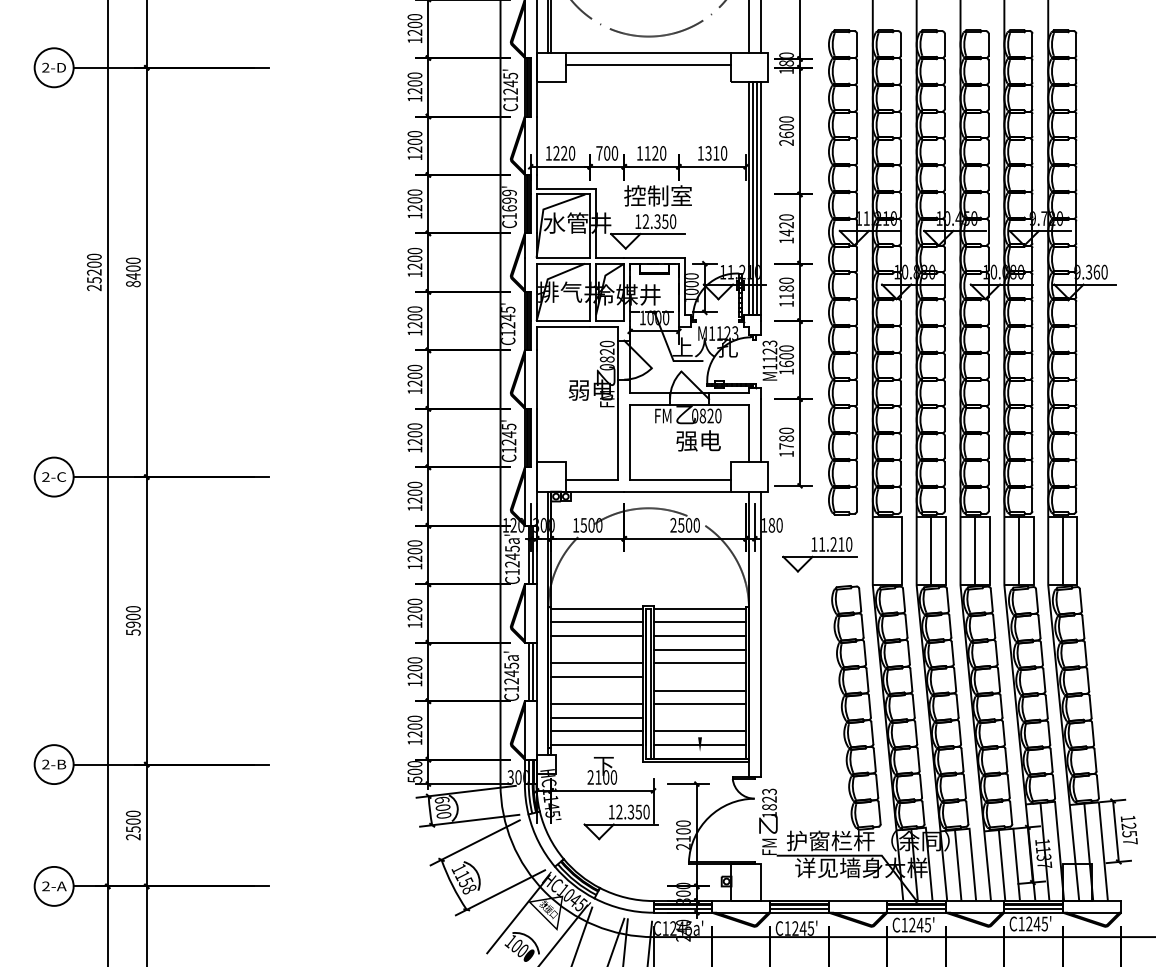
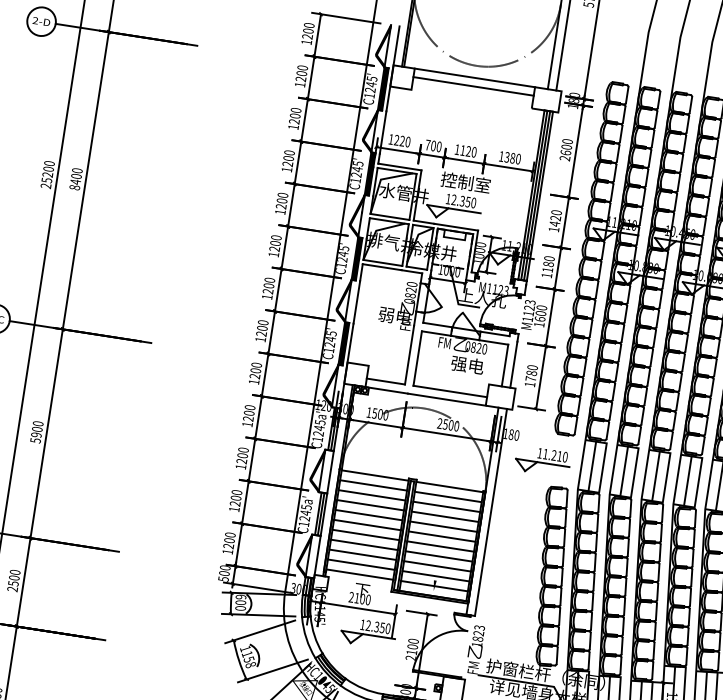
text: (716, 153) -> (512, 158), 1310 -> 1380
text: (509, 200) -> (357, 169), C1699' -> C1245'
line: (887, 551) -> (592, 466), added
line: (597, 649) -> (370, 505), added
line: (700, 676) -> (442, 536), added
line: (597, 690) -> (366, 534), added
line: (700, 717) -> (437, 566), added

